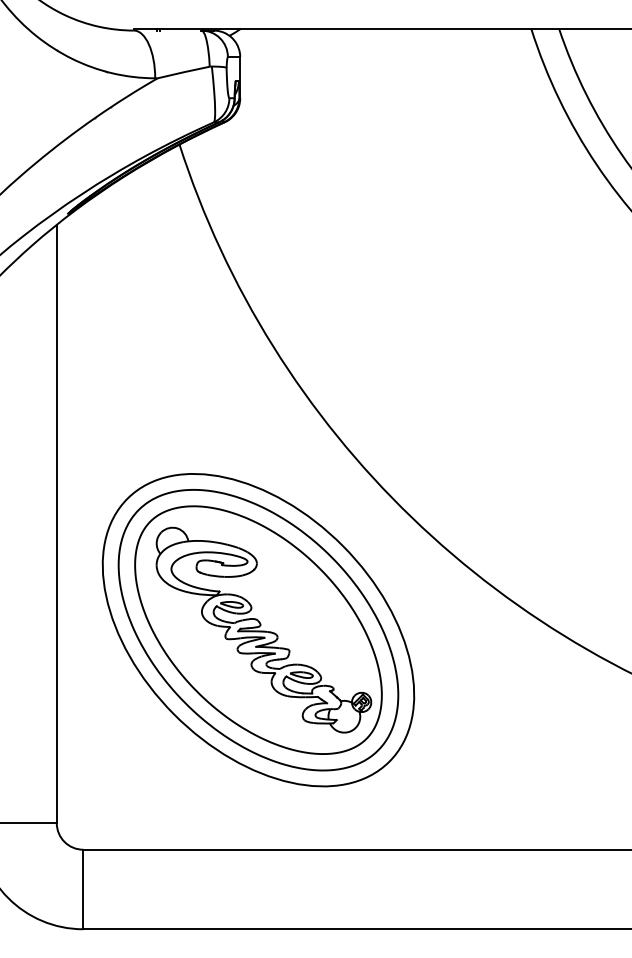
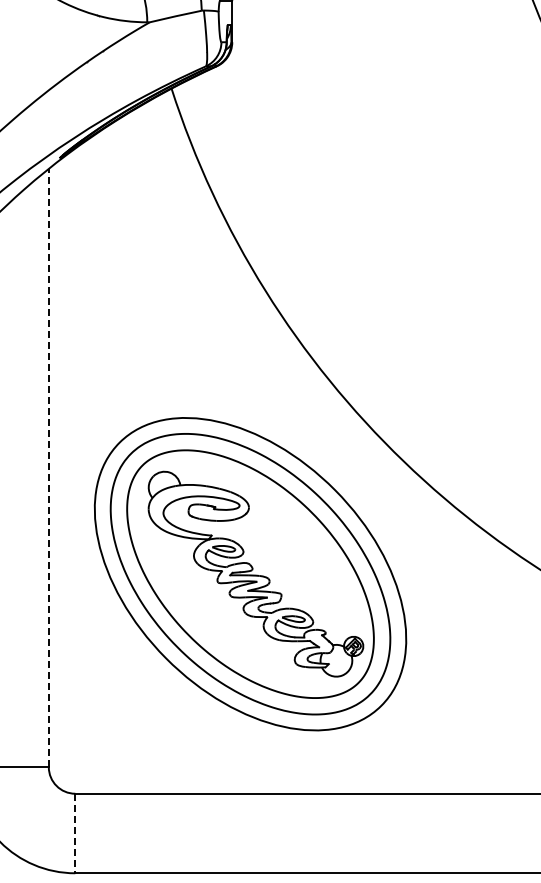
line: (56, 523) -> (48, 467), solid -> dashed
line: (83, 889) -> (75, 833), solid -> dashed

